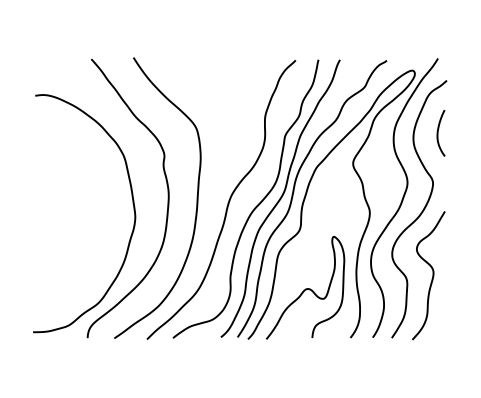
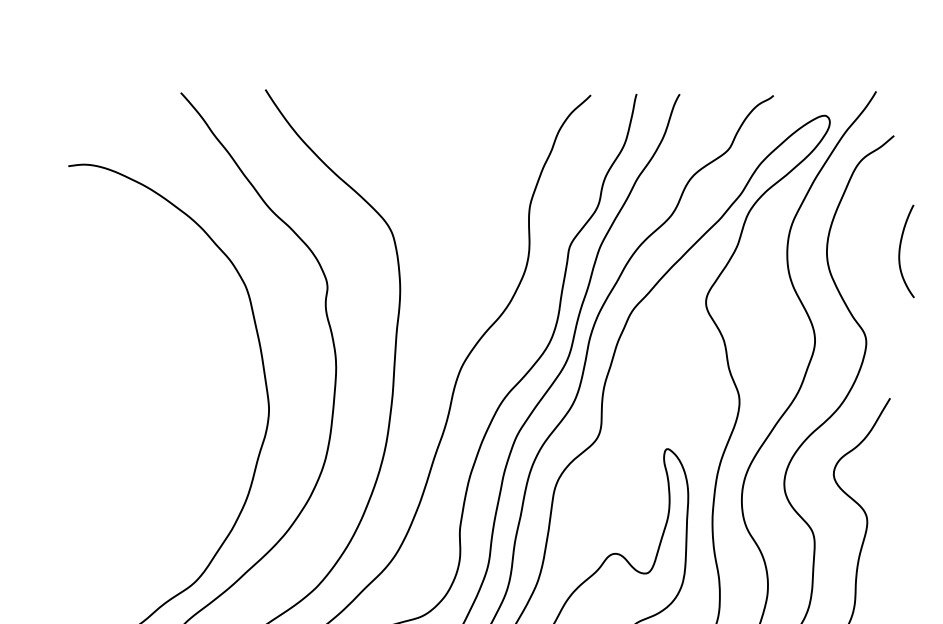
curve: (438, 133) -> (901, 251), moved

